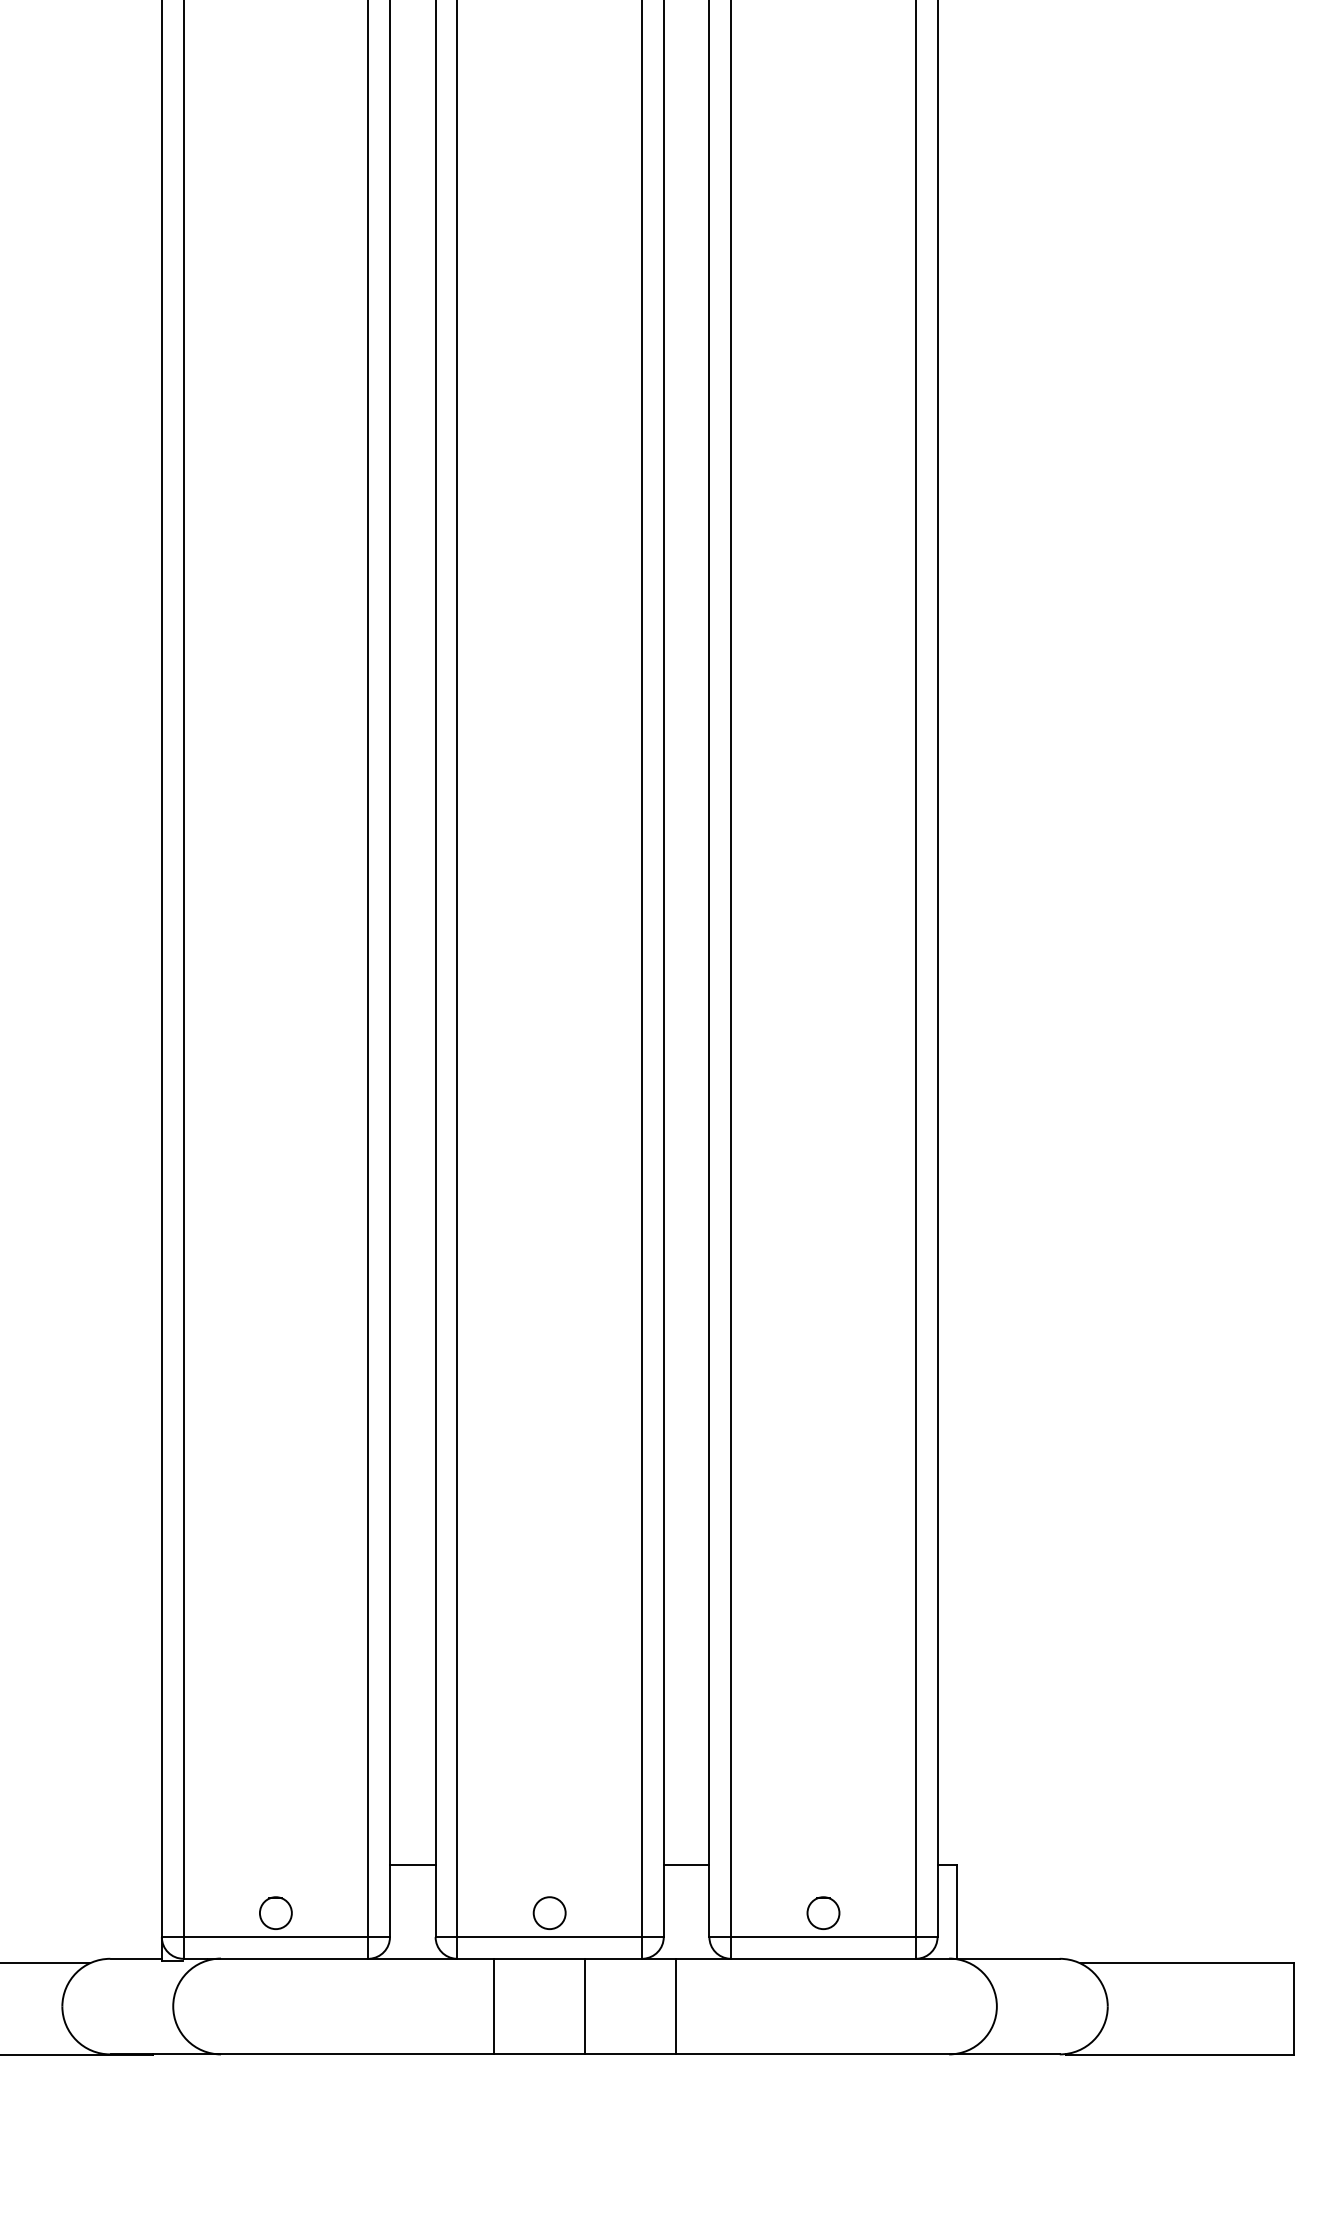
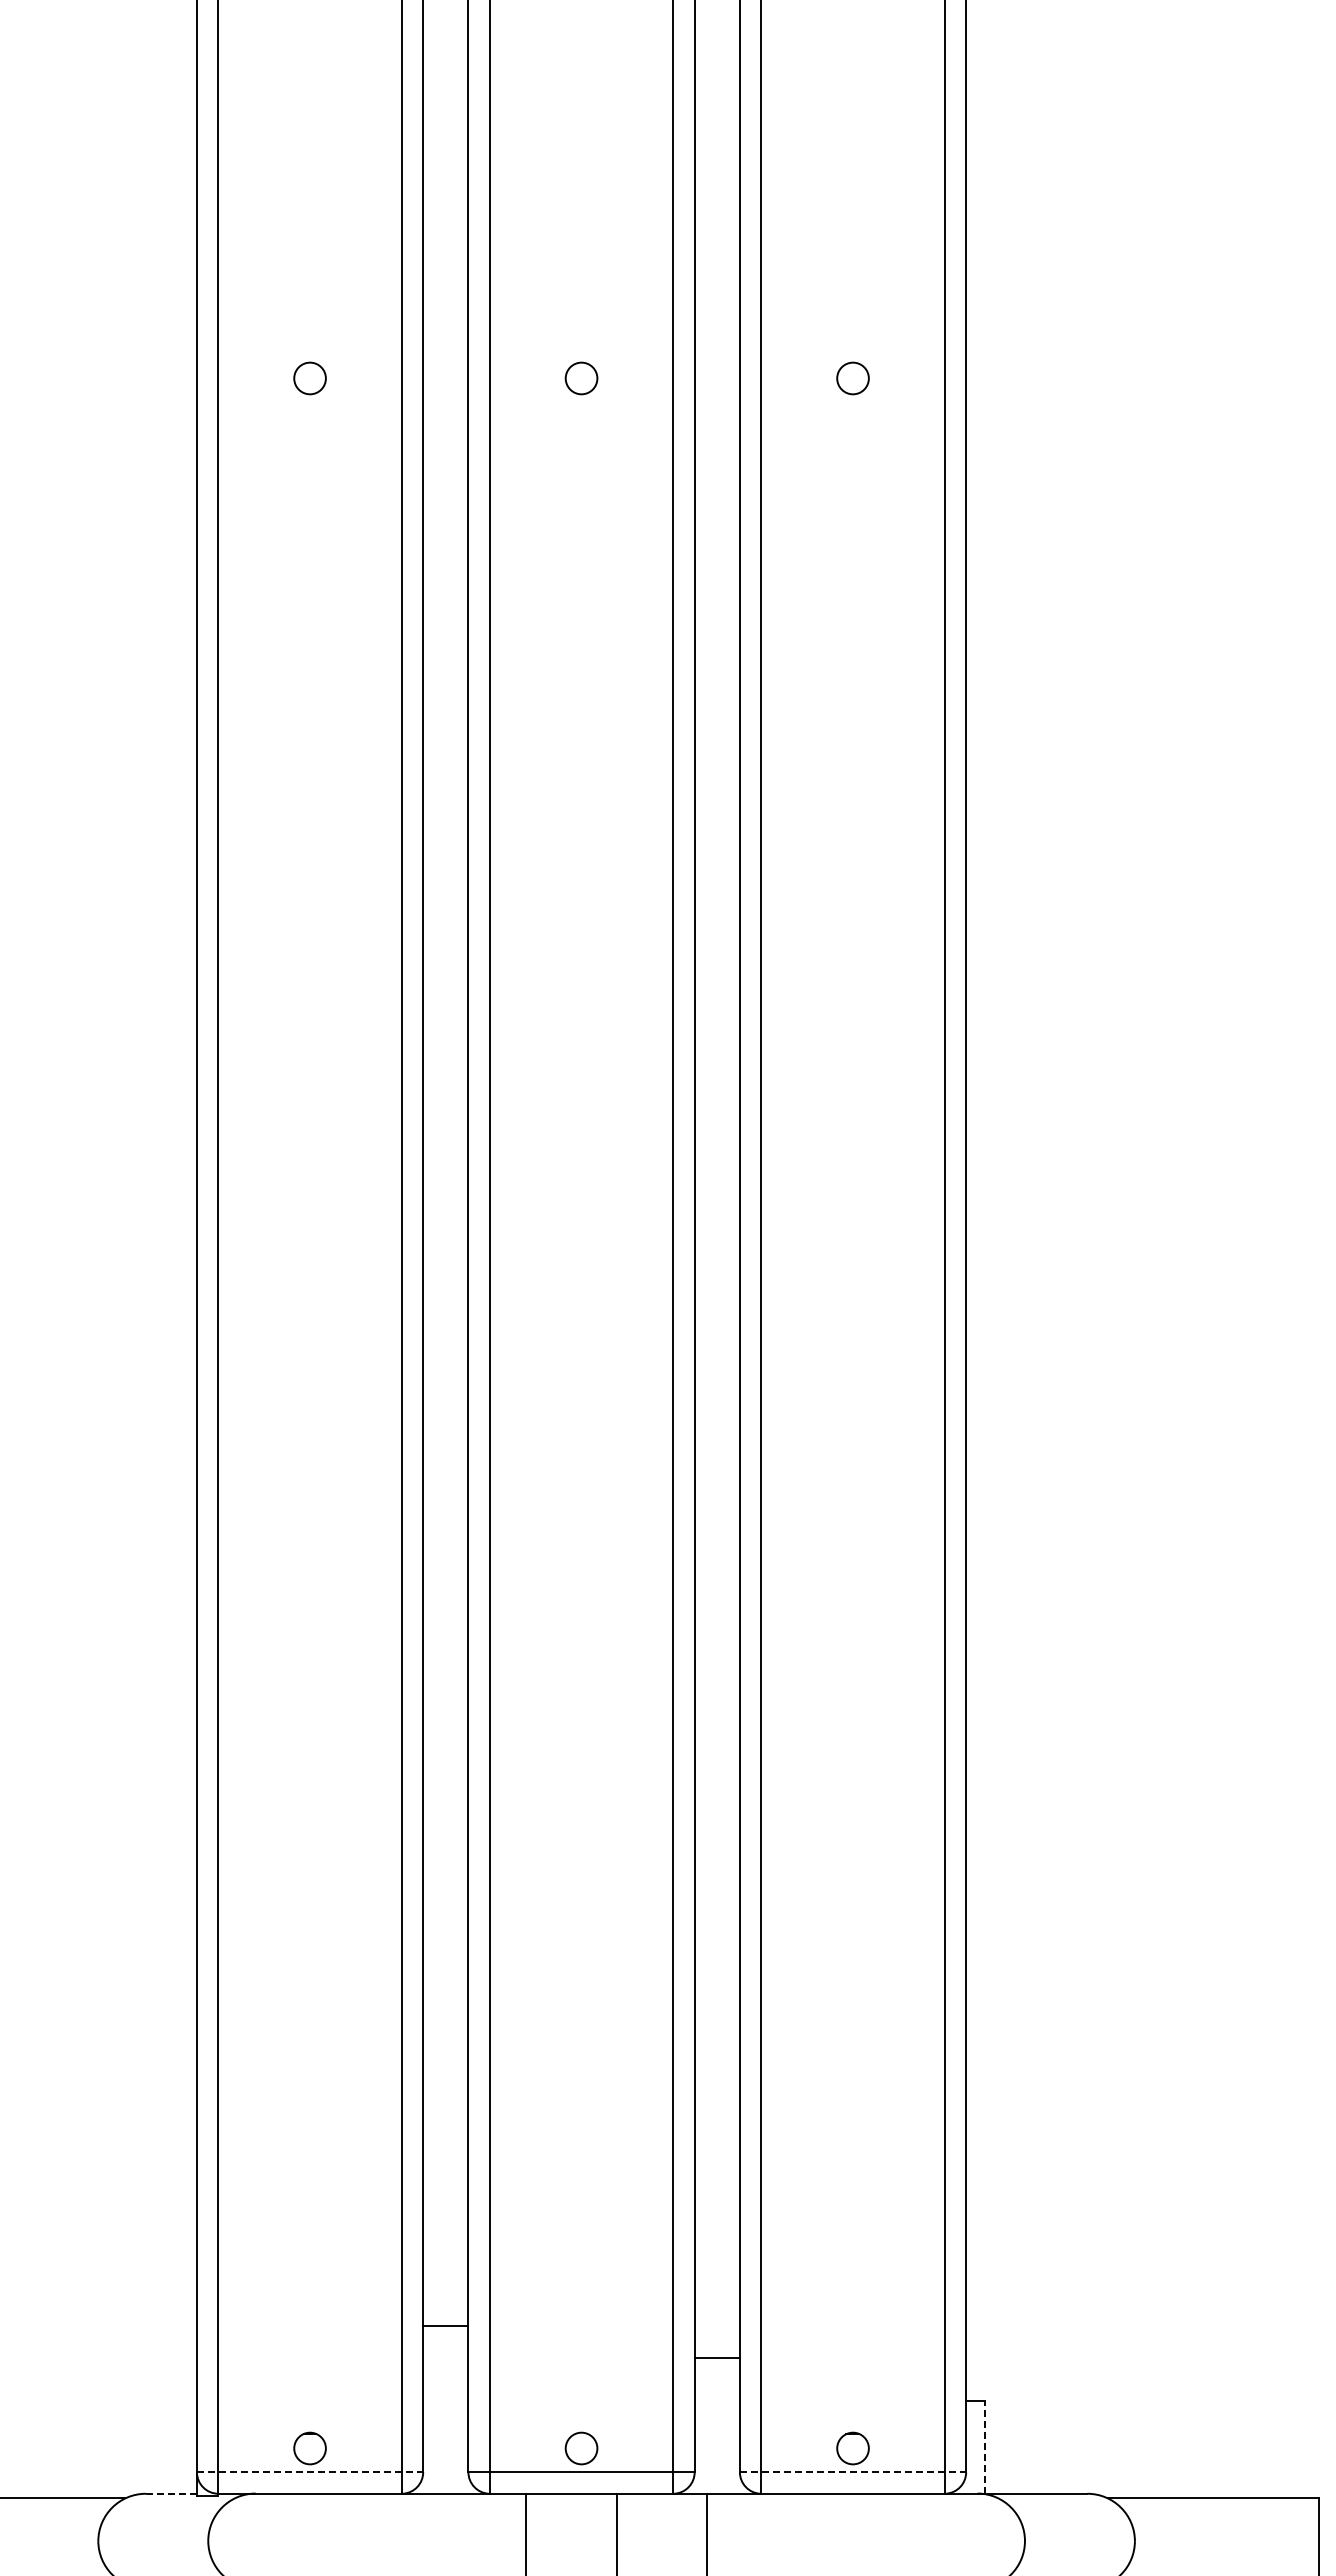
line: (412, 1865) -> (445, 2326), moved
line: (685, 1865) -> (716, 2358), moved
line: (956, 1911) -> (984, 2446), solid -> dashed
line: (276, 1937) -> (310, 2472), solid -> dashed
line: (823, 1937) -> (853, 2472), solid -> dashed
line: (136, 1958) -> (171, 2493), solid -> dashed

